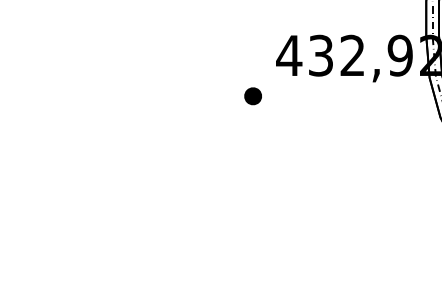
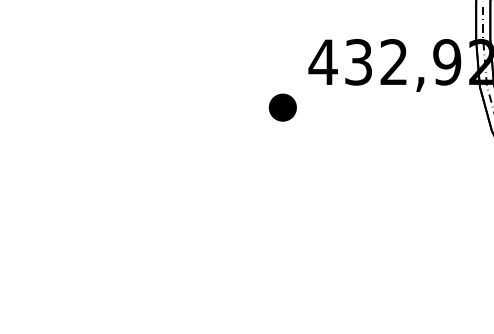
part: (252, 96) -> (282, 107), size x1.4

